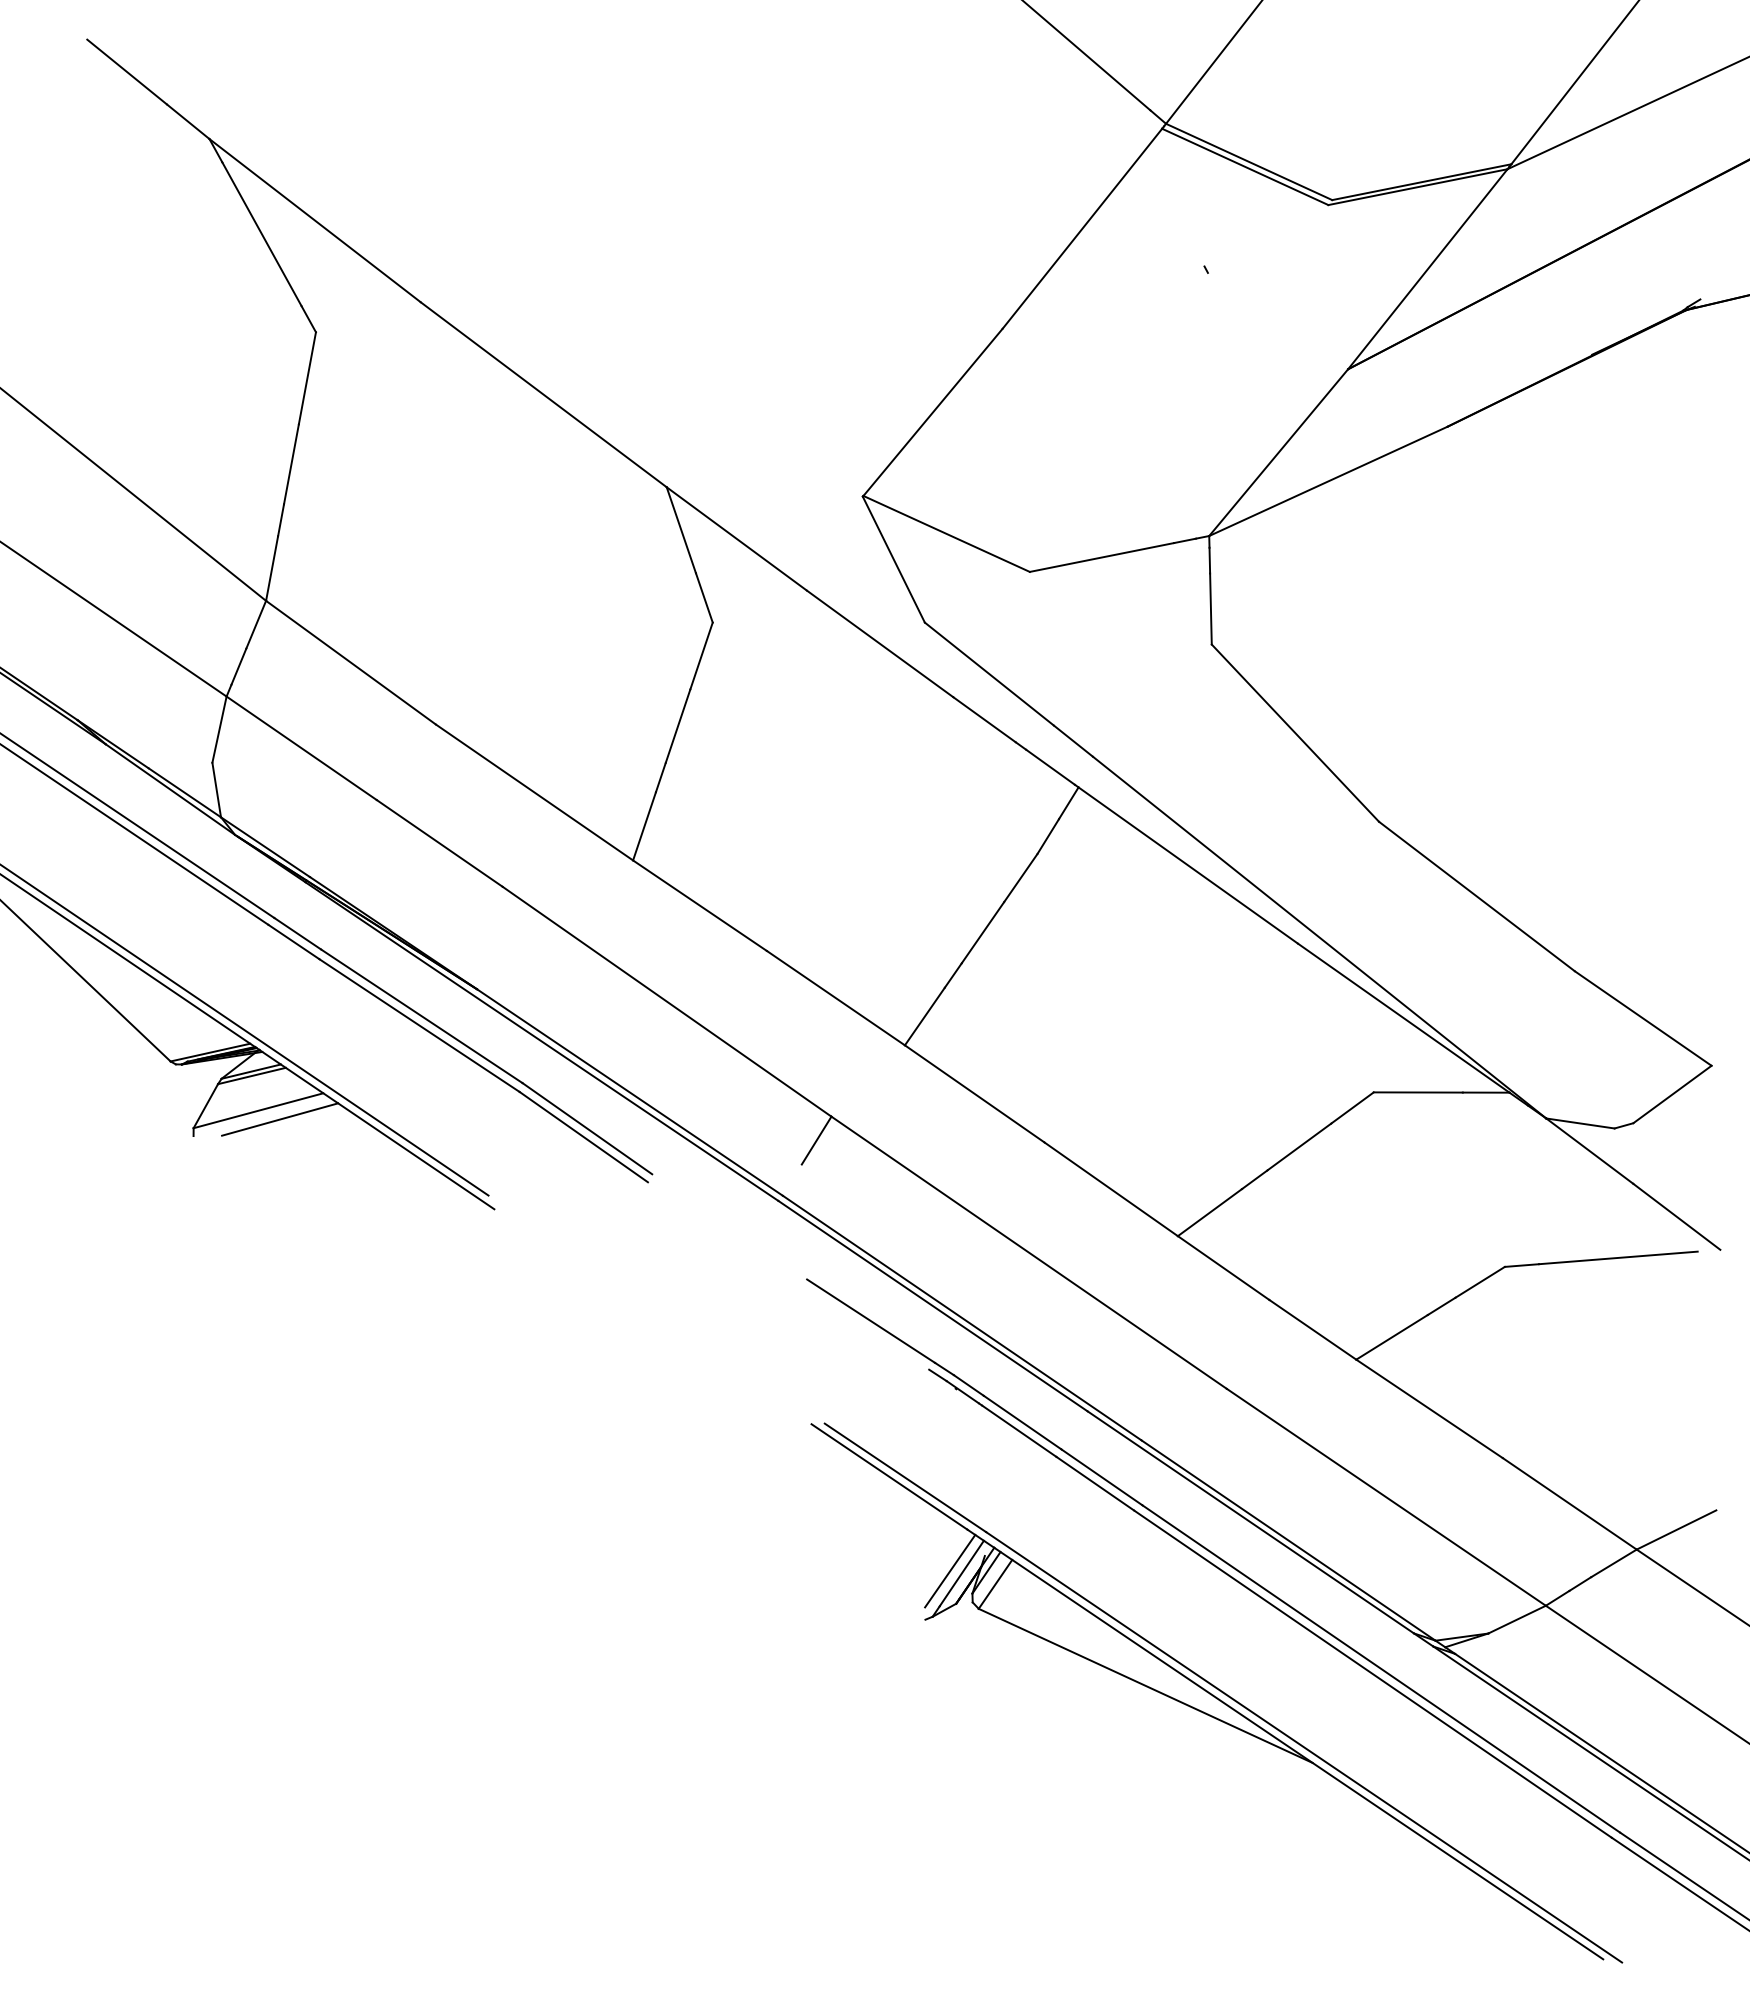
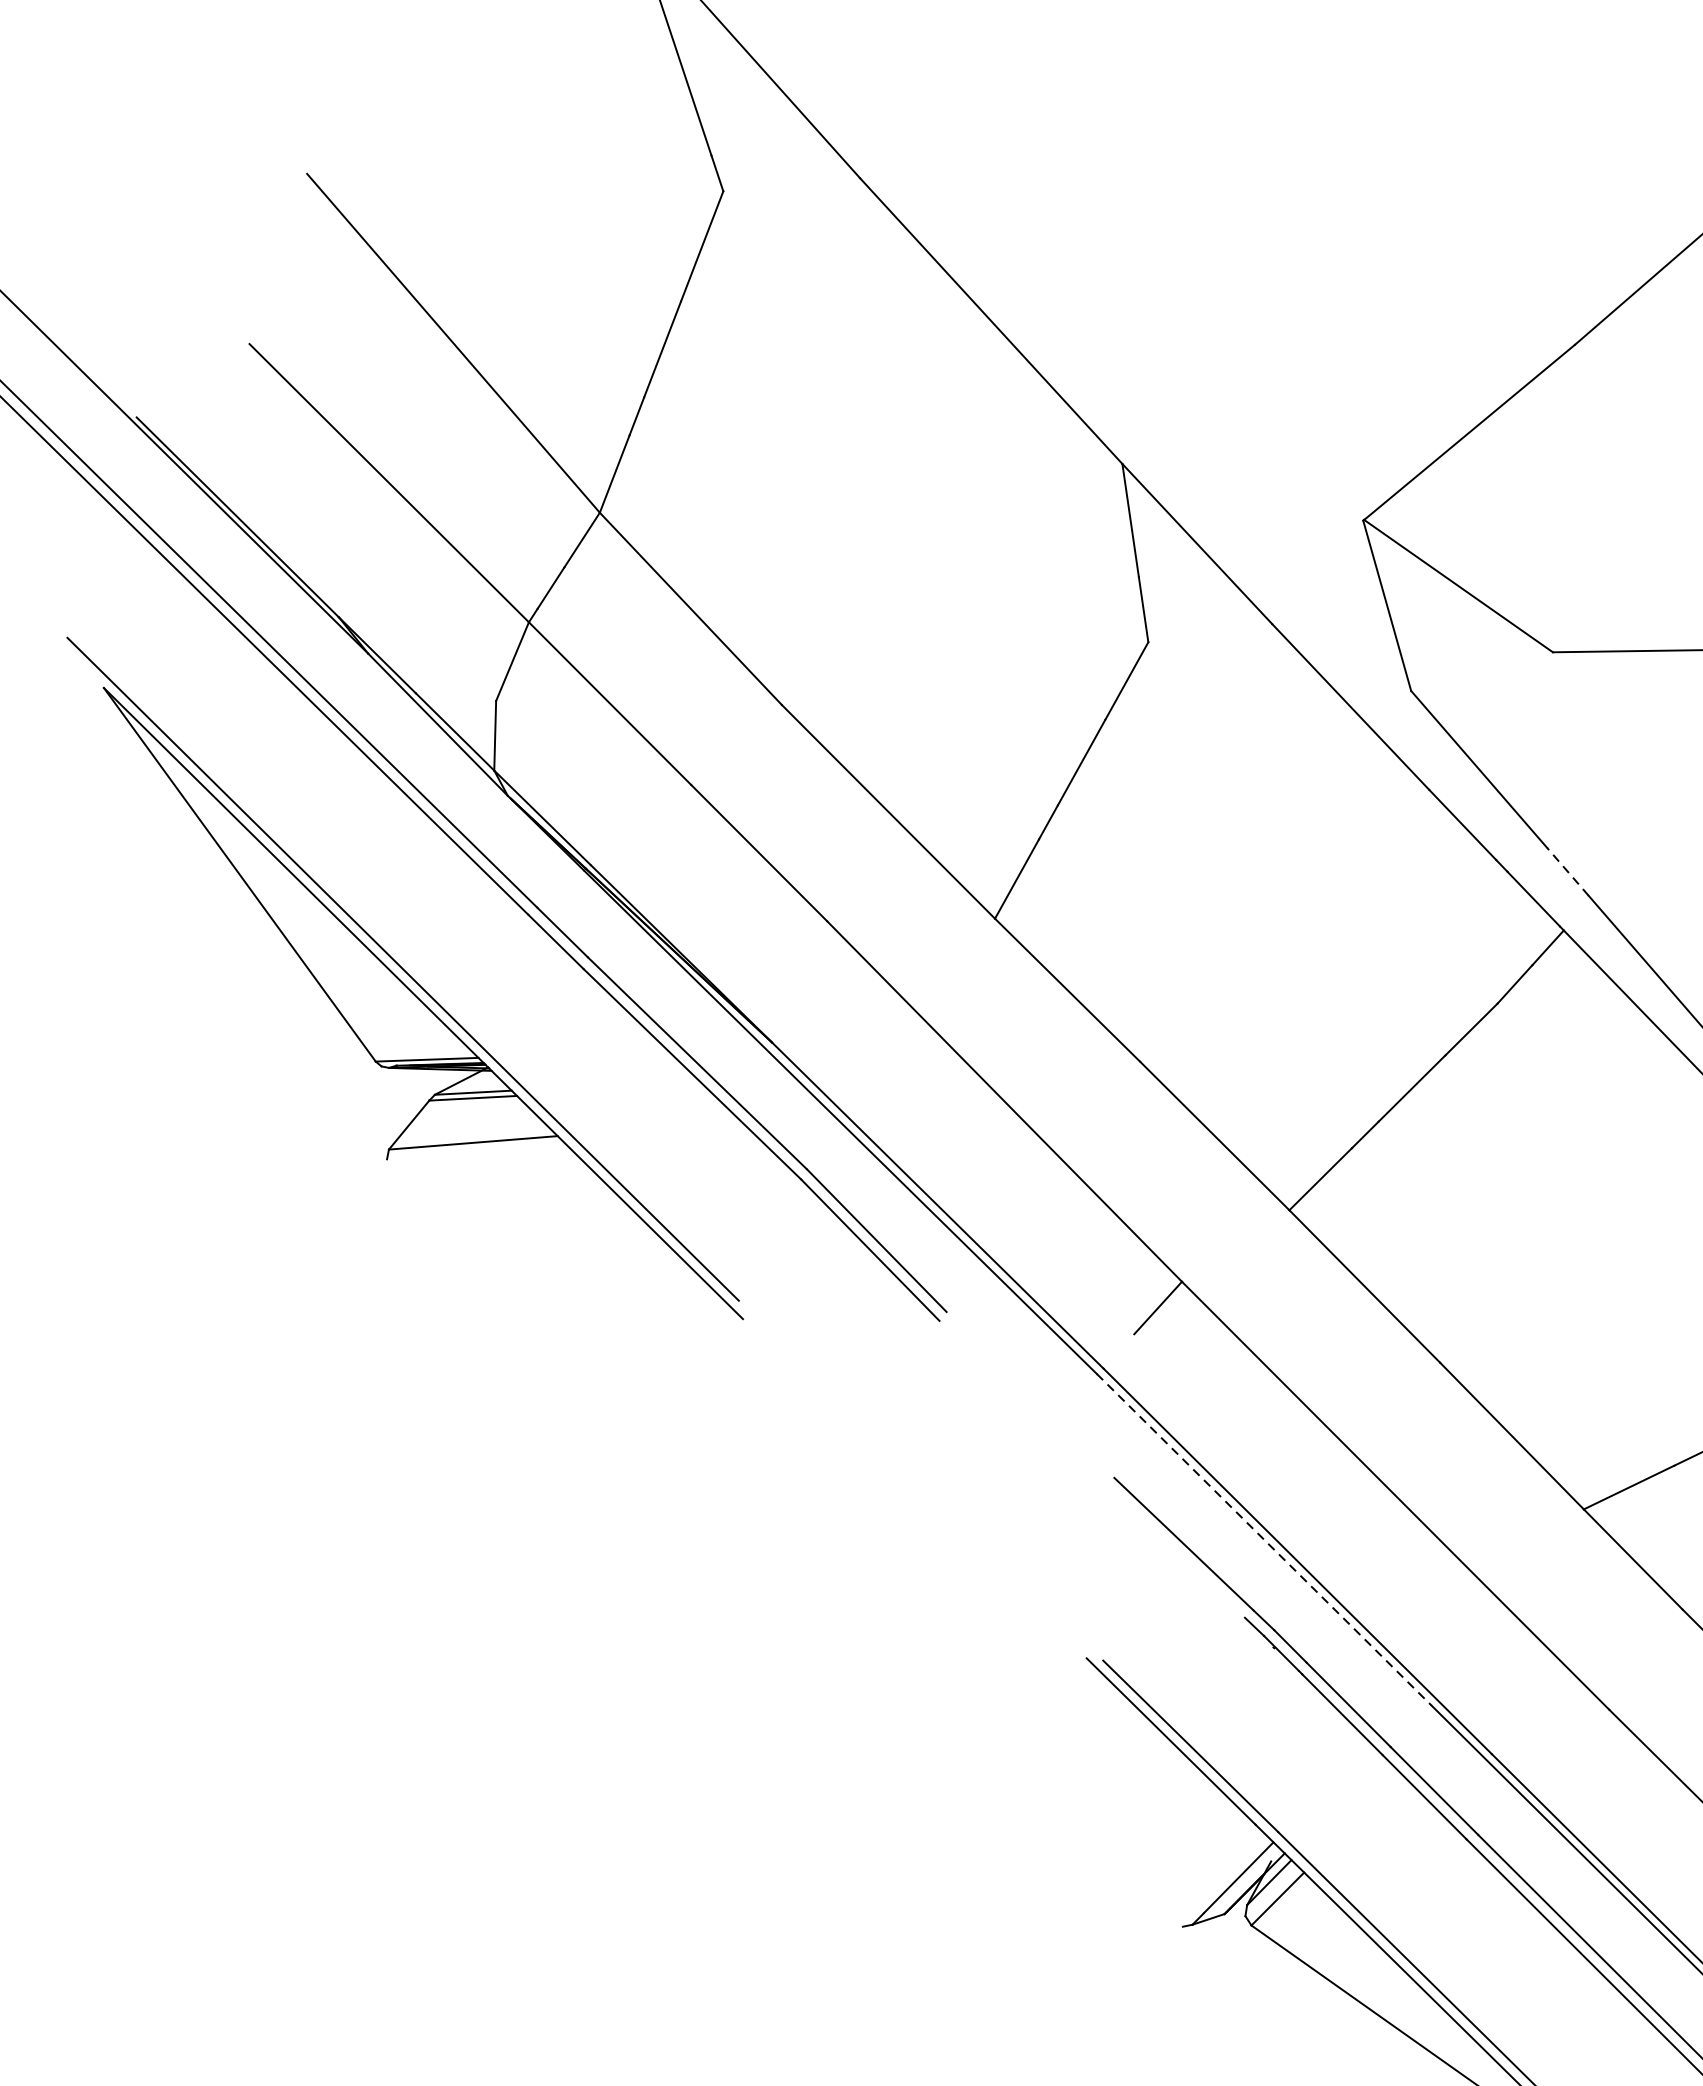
line: (1073, 741) -> (1568, 872), solid -> dashed
line: (280, 1119) -> (498, 1158), removed
line: (933, 1306) -> (1264, 1540), solid -> dashed
line: (950, 1570) -> (1225, 1871), removed

